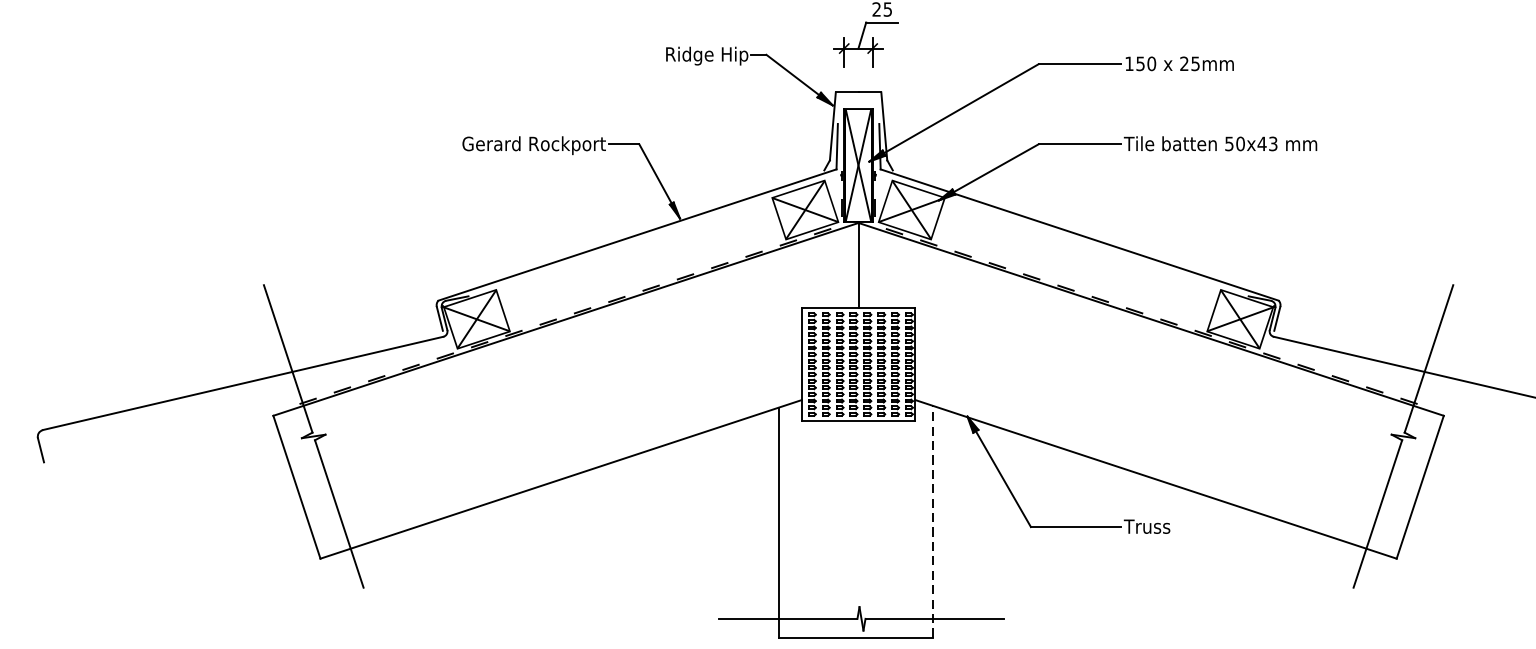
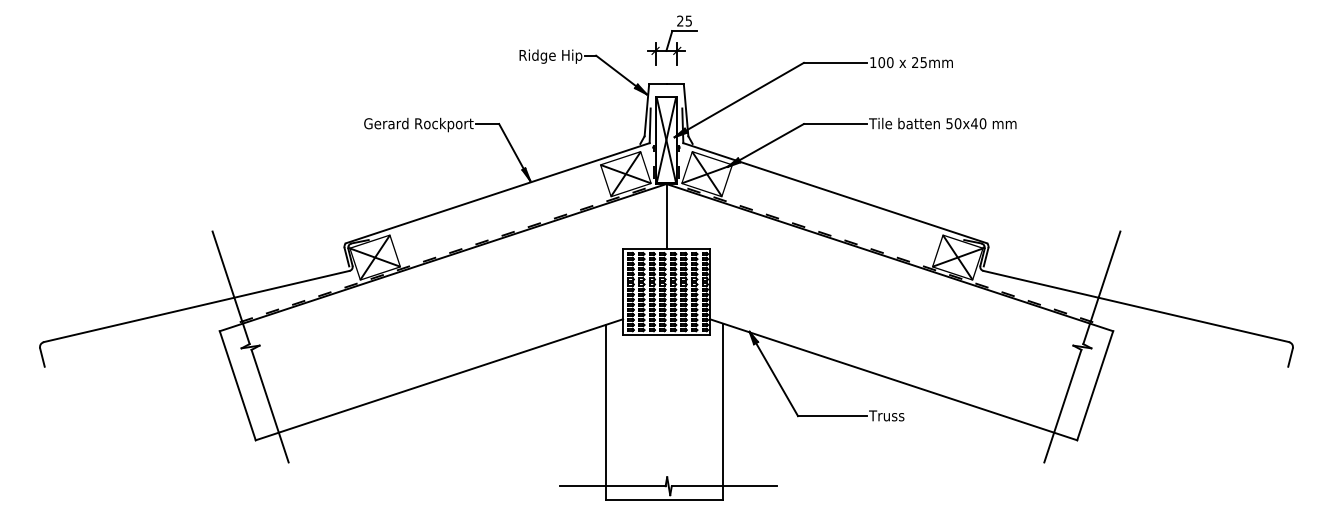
text: (1140, 63) -> (881, 62), 150 -> 100
text: (1272, 143) -> (982, 123), 50x43 -> 50x40
line: (931, 520) -> (722, 411), dashed -> solid

